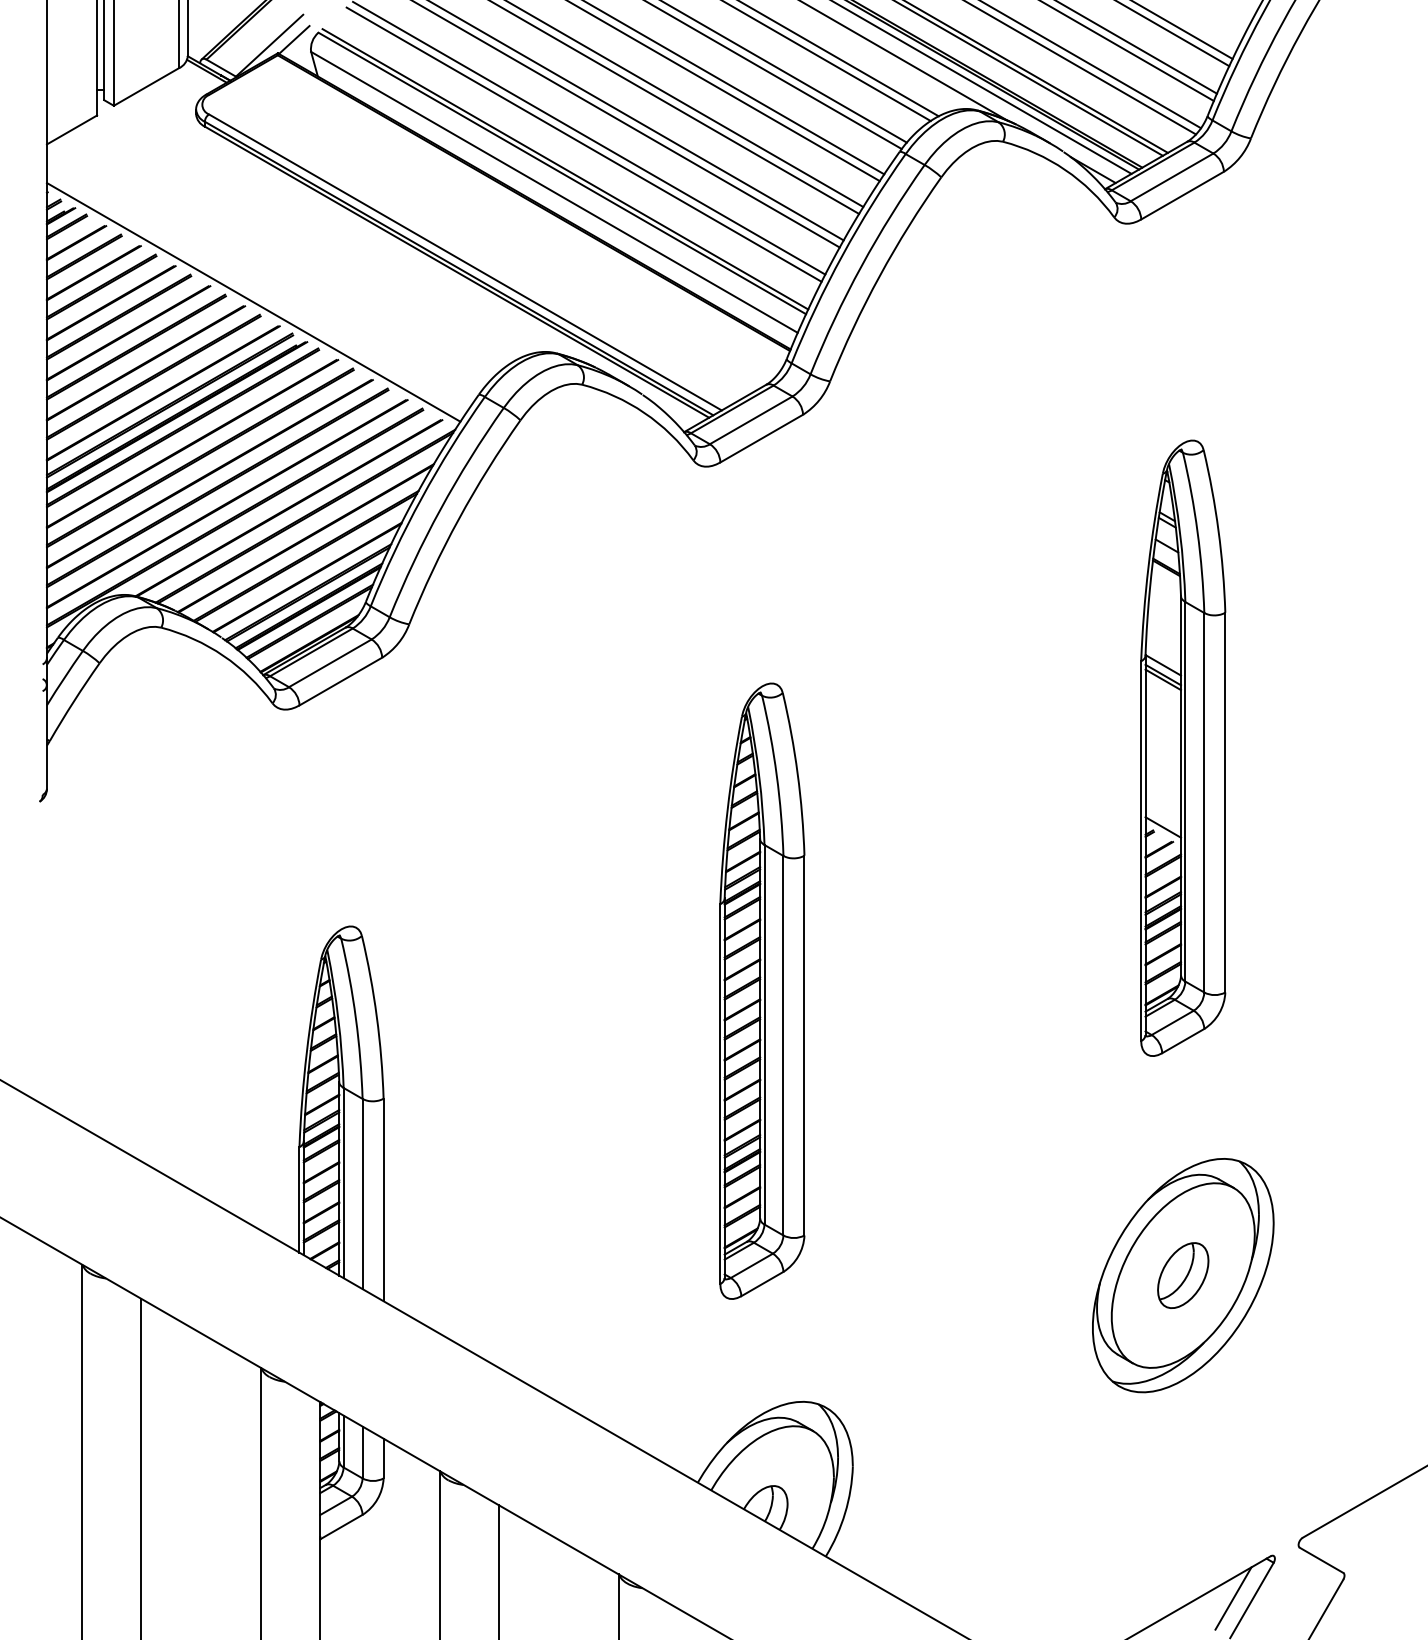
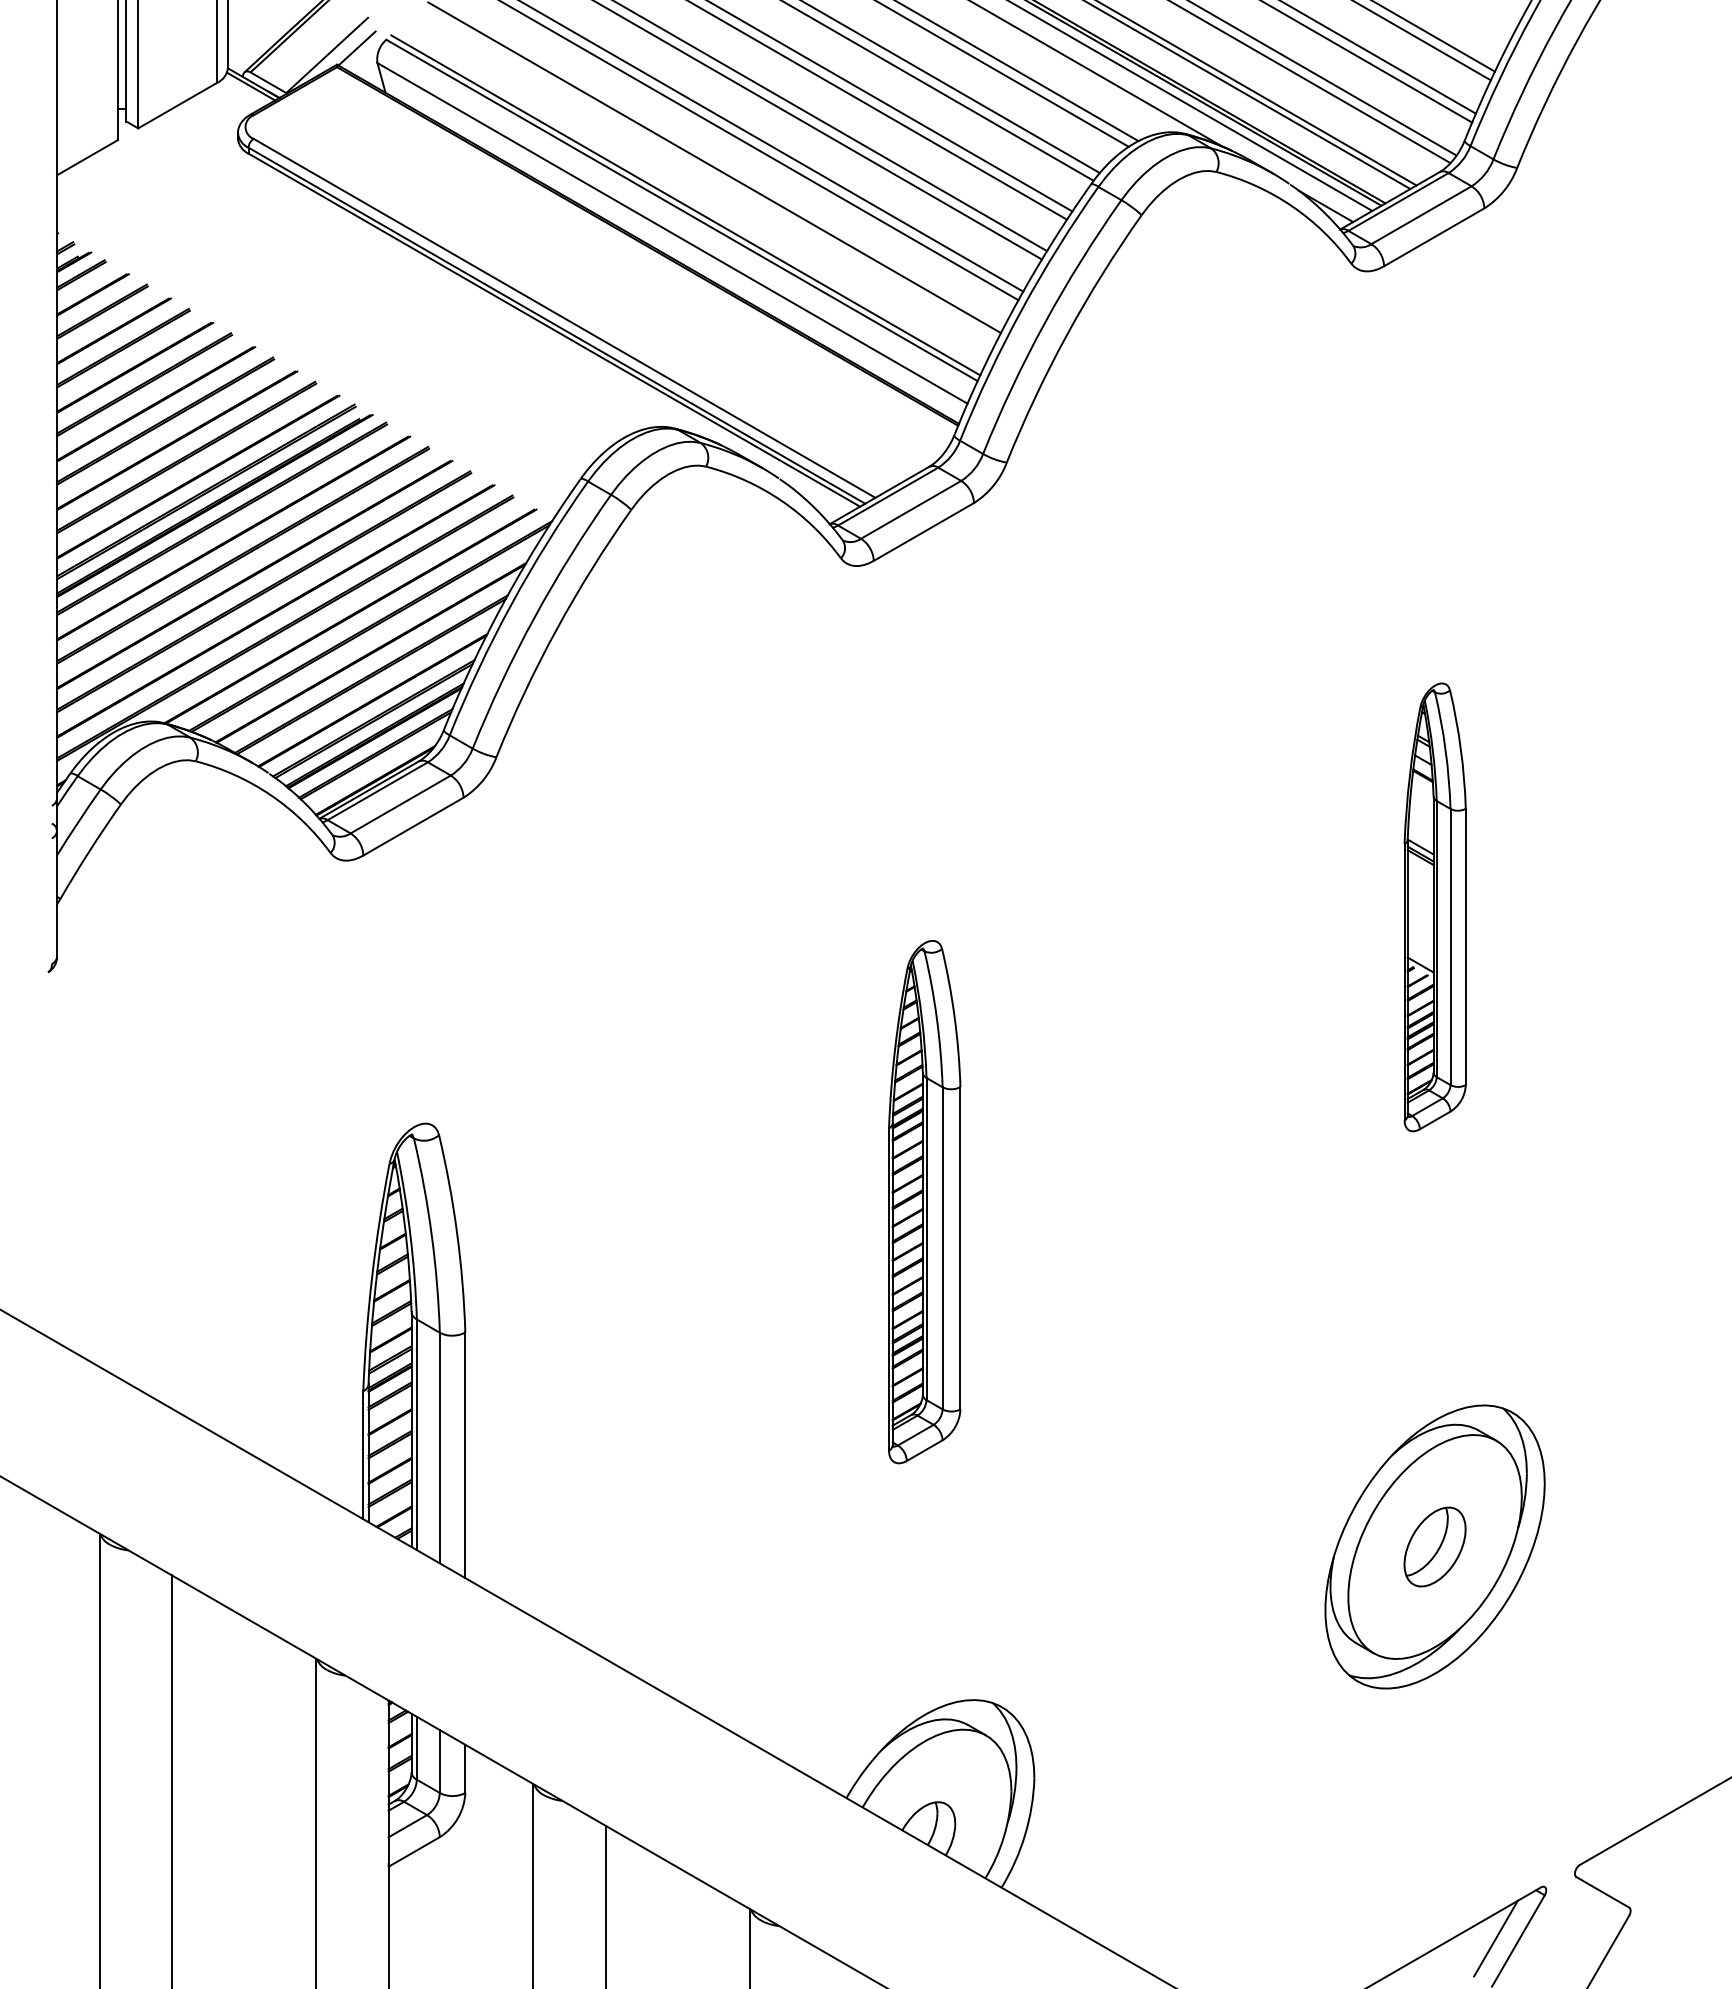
line: (583, 144) -> (707, 175), removed
line: (253, 302) -> (307, 366), removed
part: (1183, 747) -> (1435, 906), size x0.6
part: (762, 990) -> (924, 1201), size x0.7

